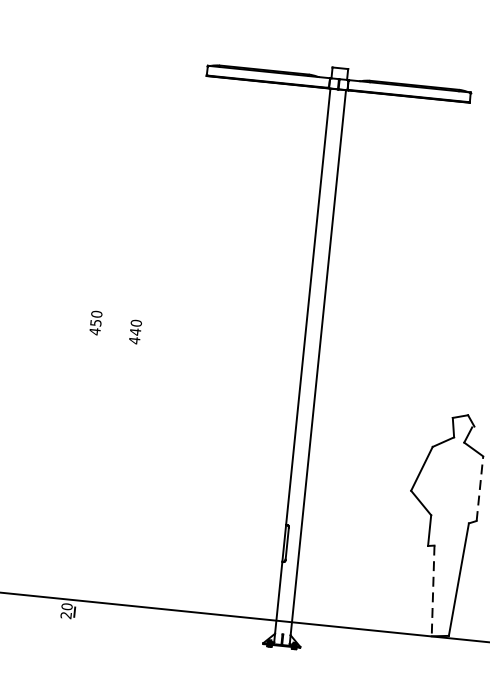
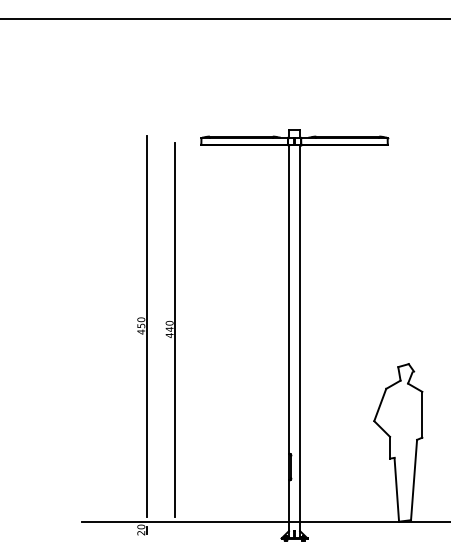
line: (104, 323) -> (147, 325), added
line: (143, 332) -> (175, 329), added
line: (480, 488) -> (422, 414), dashed -> solid
line: (432, 590) -> (396, 489), dashed -> solid

